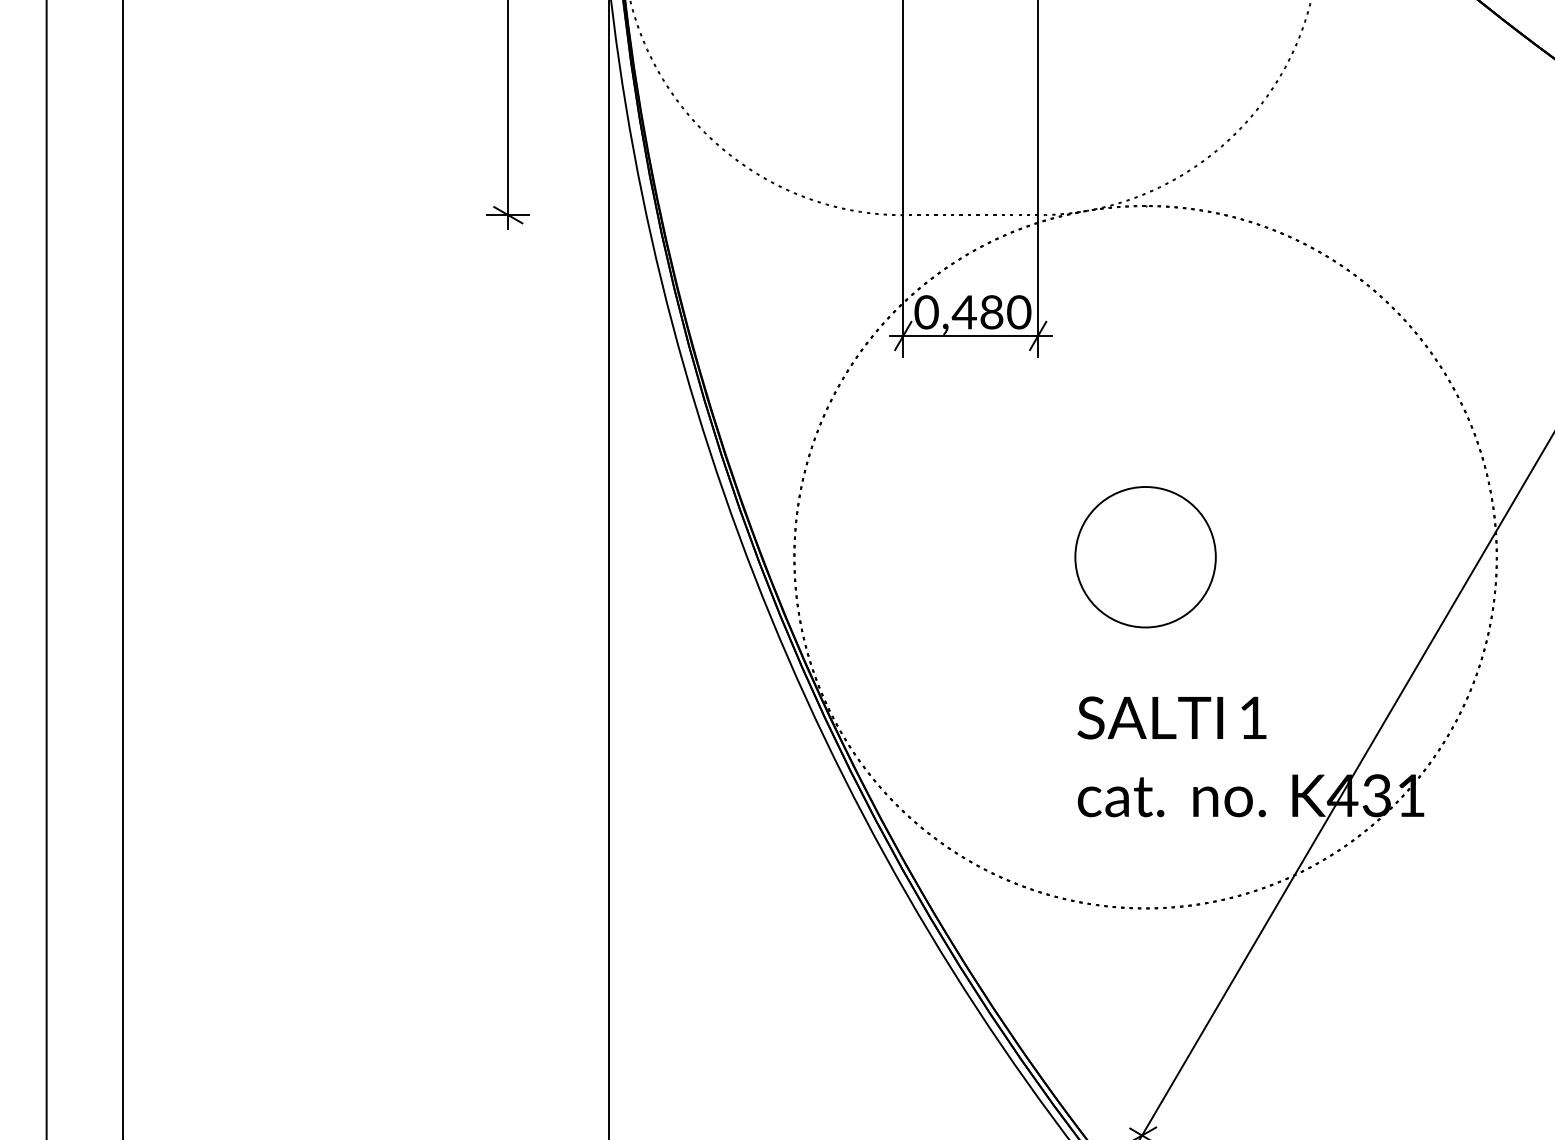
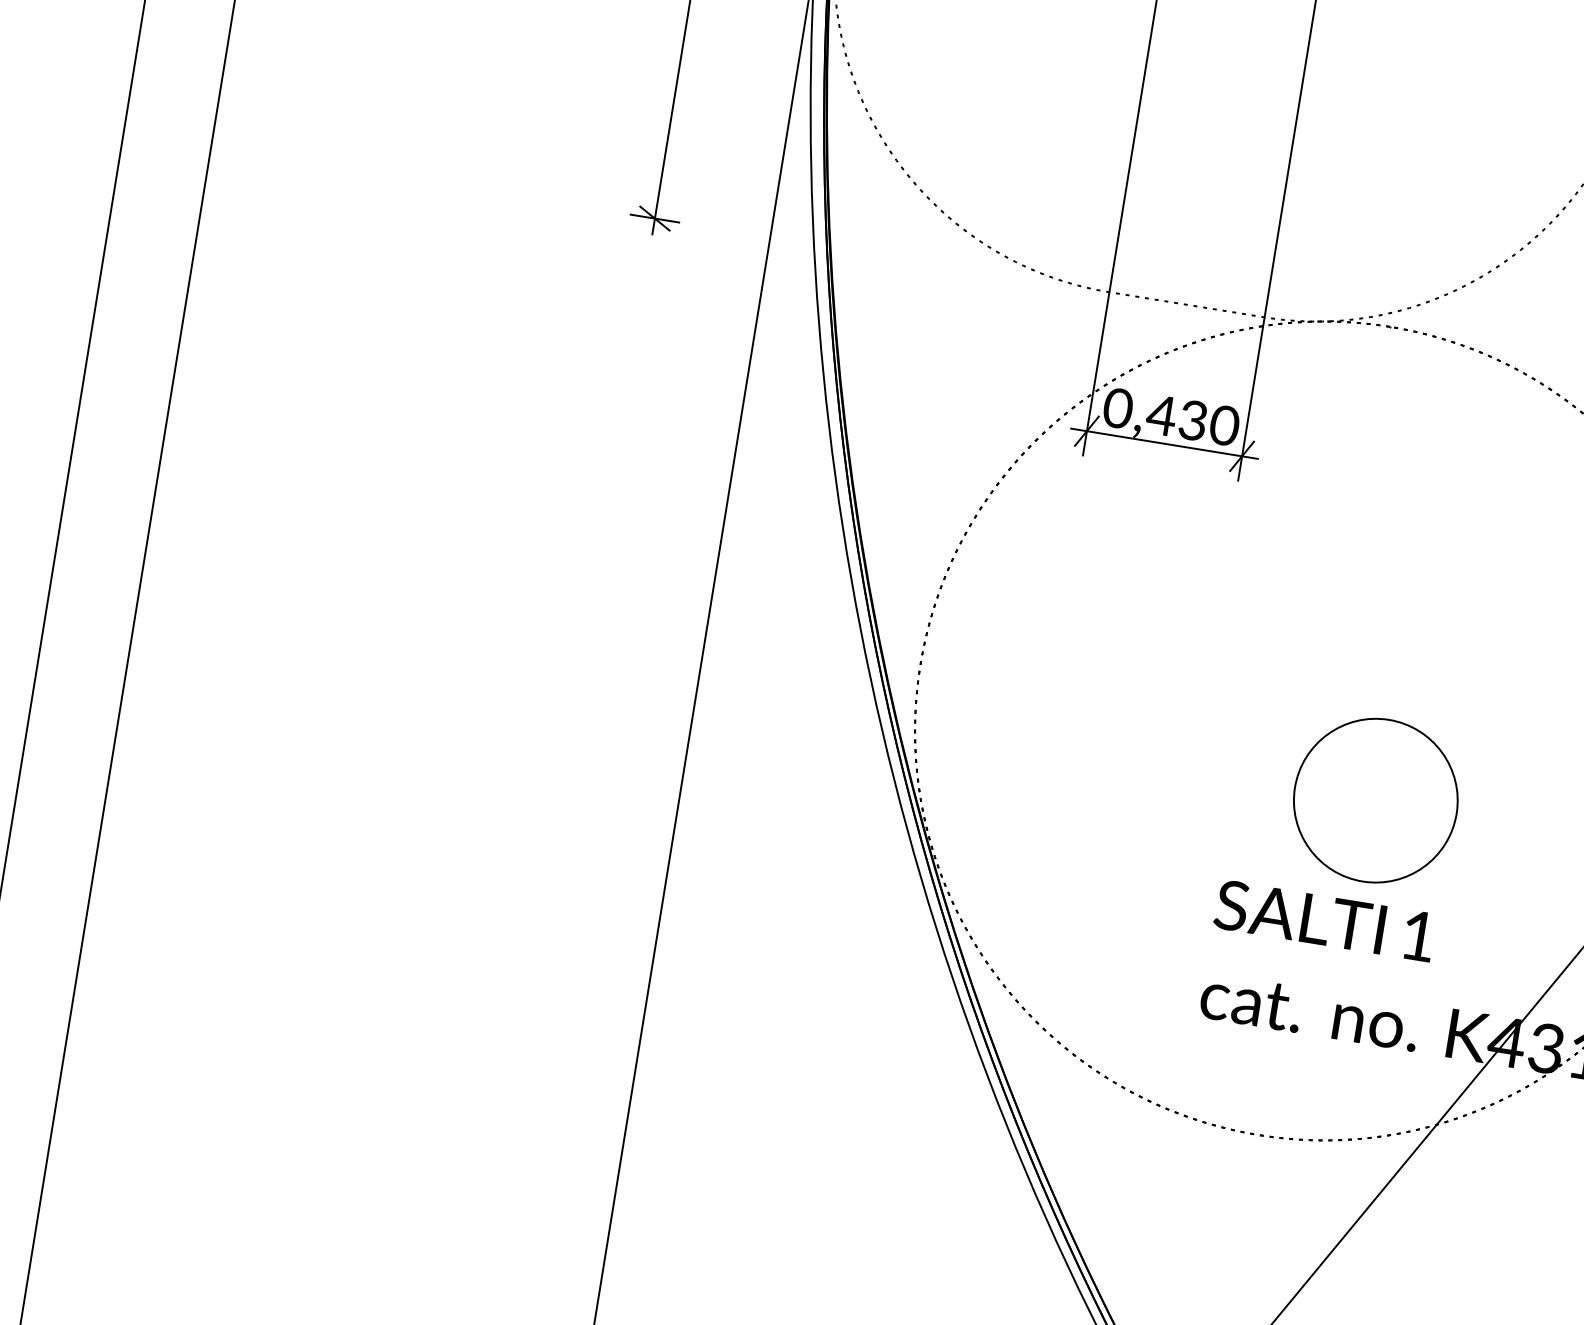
text: (991, 312) -> (1192, 420), 0,480 -> 0,430
part: (1145, 557) -> (1375, 800), moved

